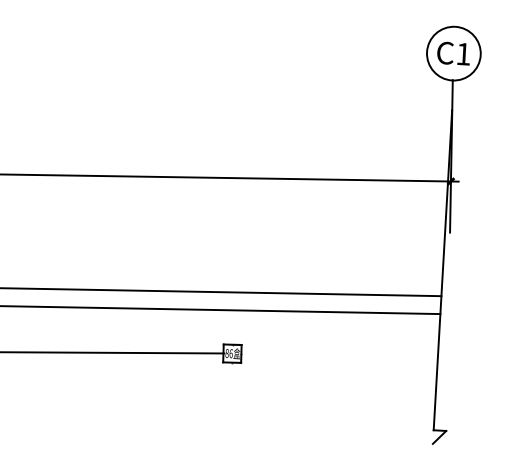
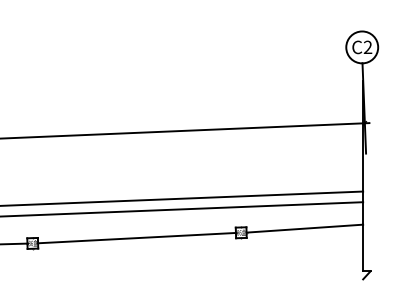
text: (462, 52) -> (367, 46), C1 -> C2
line: (339, 352) -> (304, 228), added

